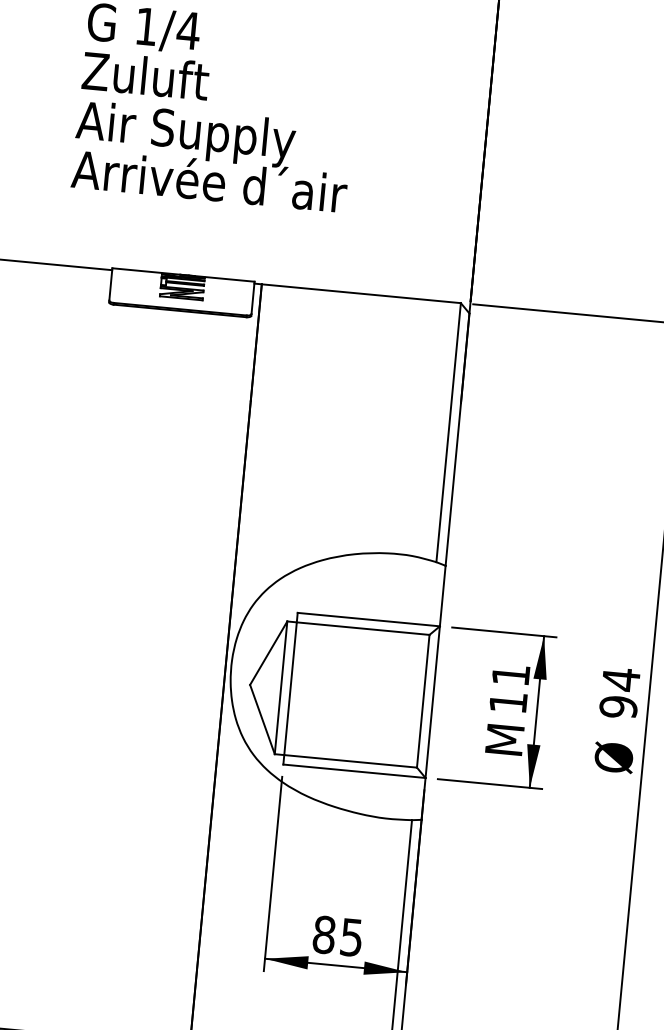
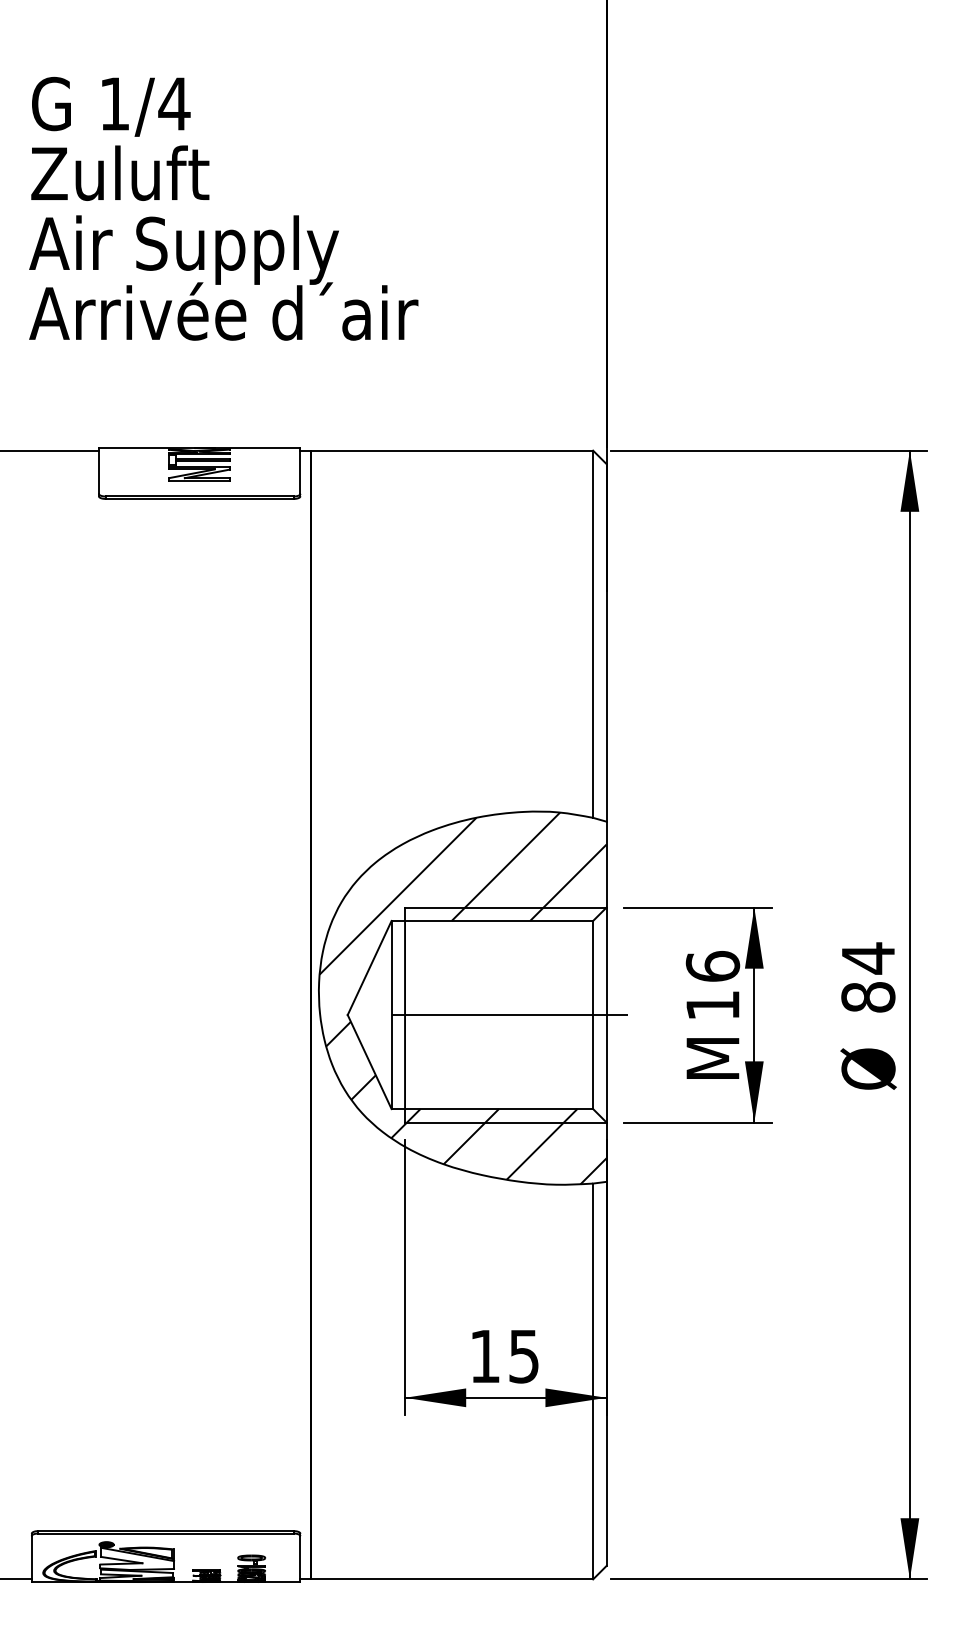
text: (510, 674) -> (712, 966), 11 -> 16
hatch: (332, 680) -> (462, 998), added
line: (364, 696) -> (509, 1015), added
text: (618, 707) -> (868, 997), 94 -> 84
text: (324, 934) -> (485, 1356), 85 -> 15

